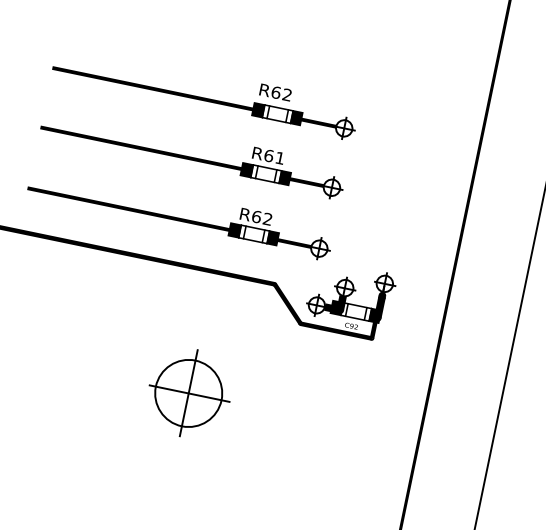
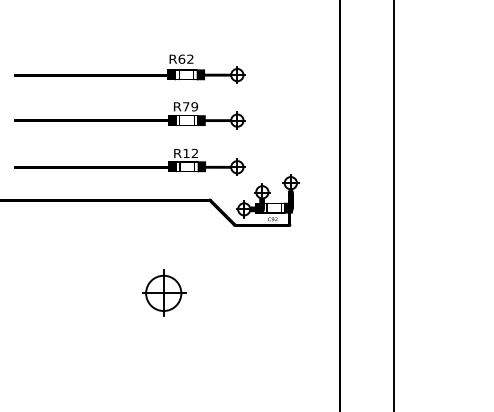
text: (274, 156) -> (190, 106), R61 -> R79
text: (256, 216) -> (186, 153), R62 -> R12
part: (190, 392) -> (164, 292), size x0.7

